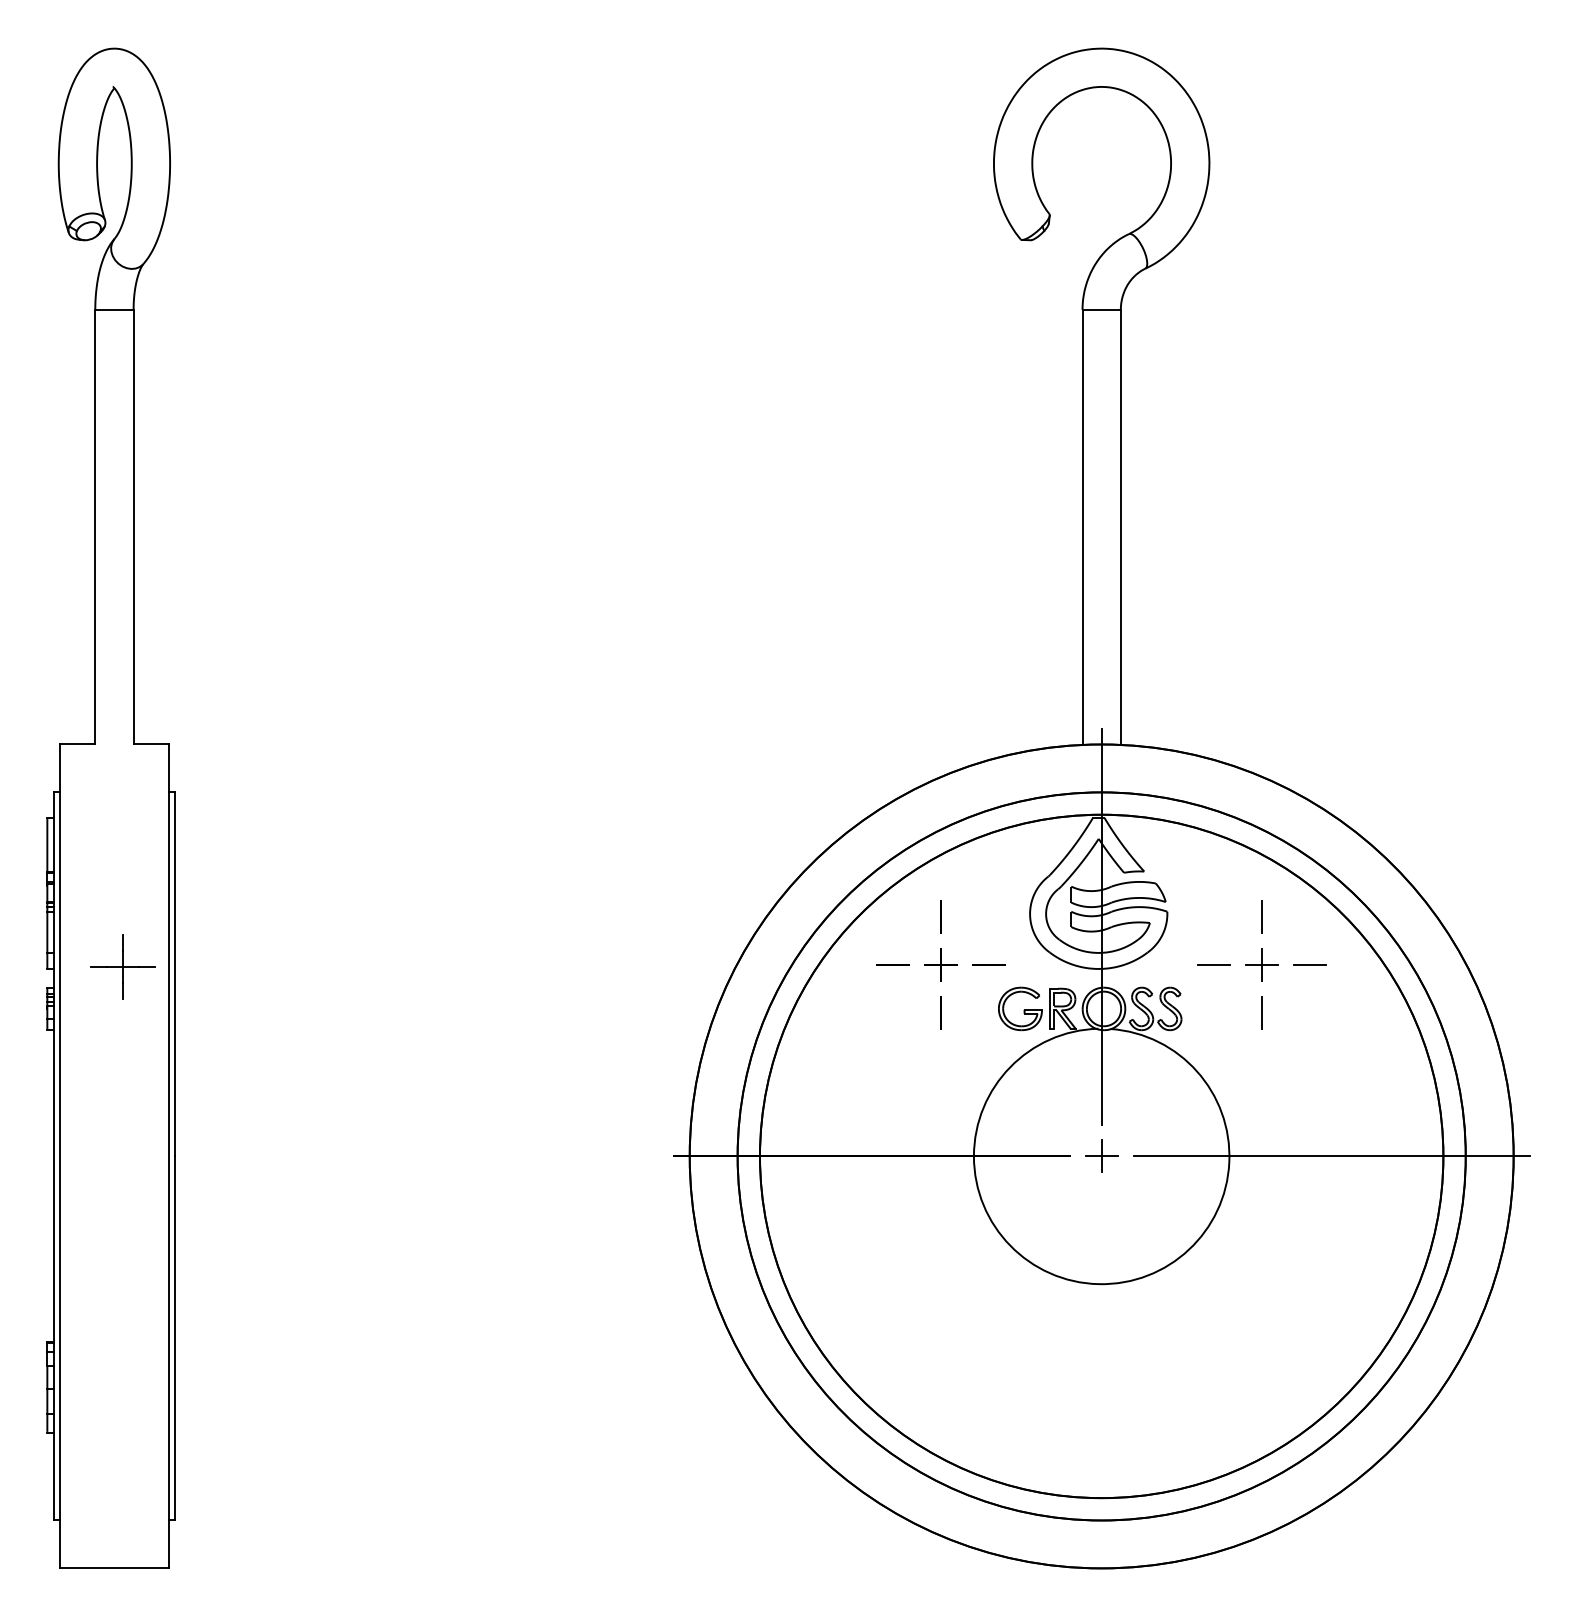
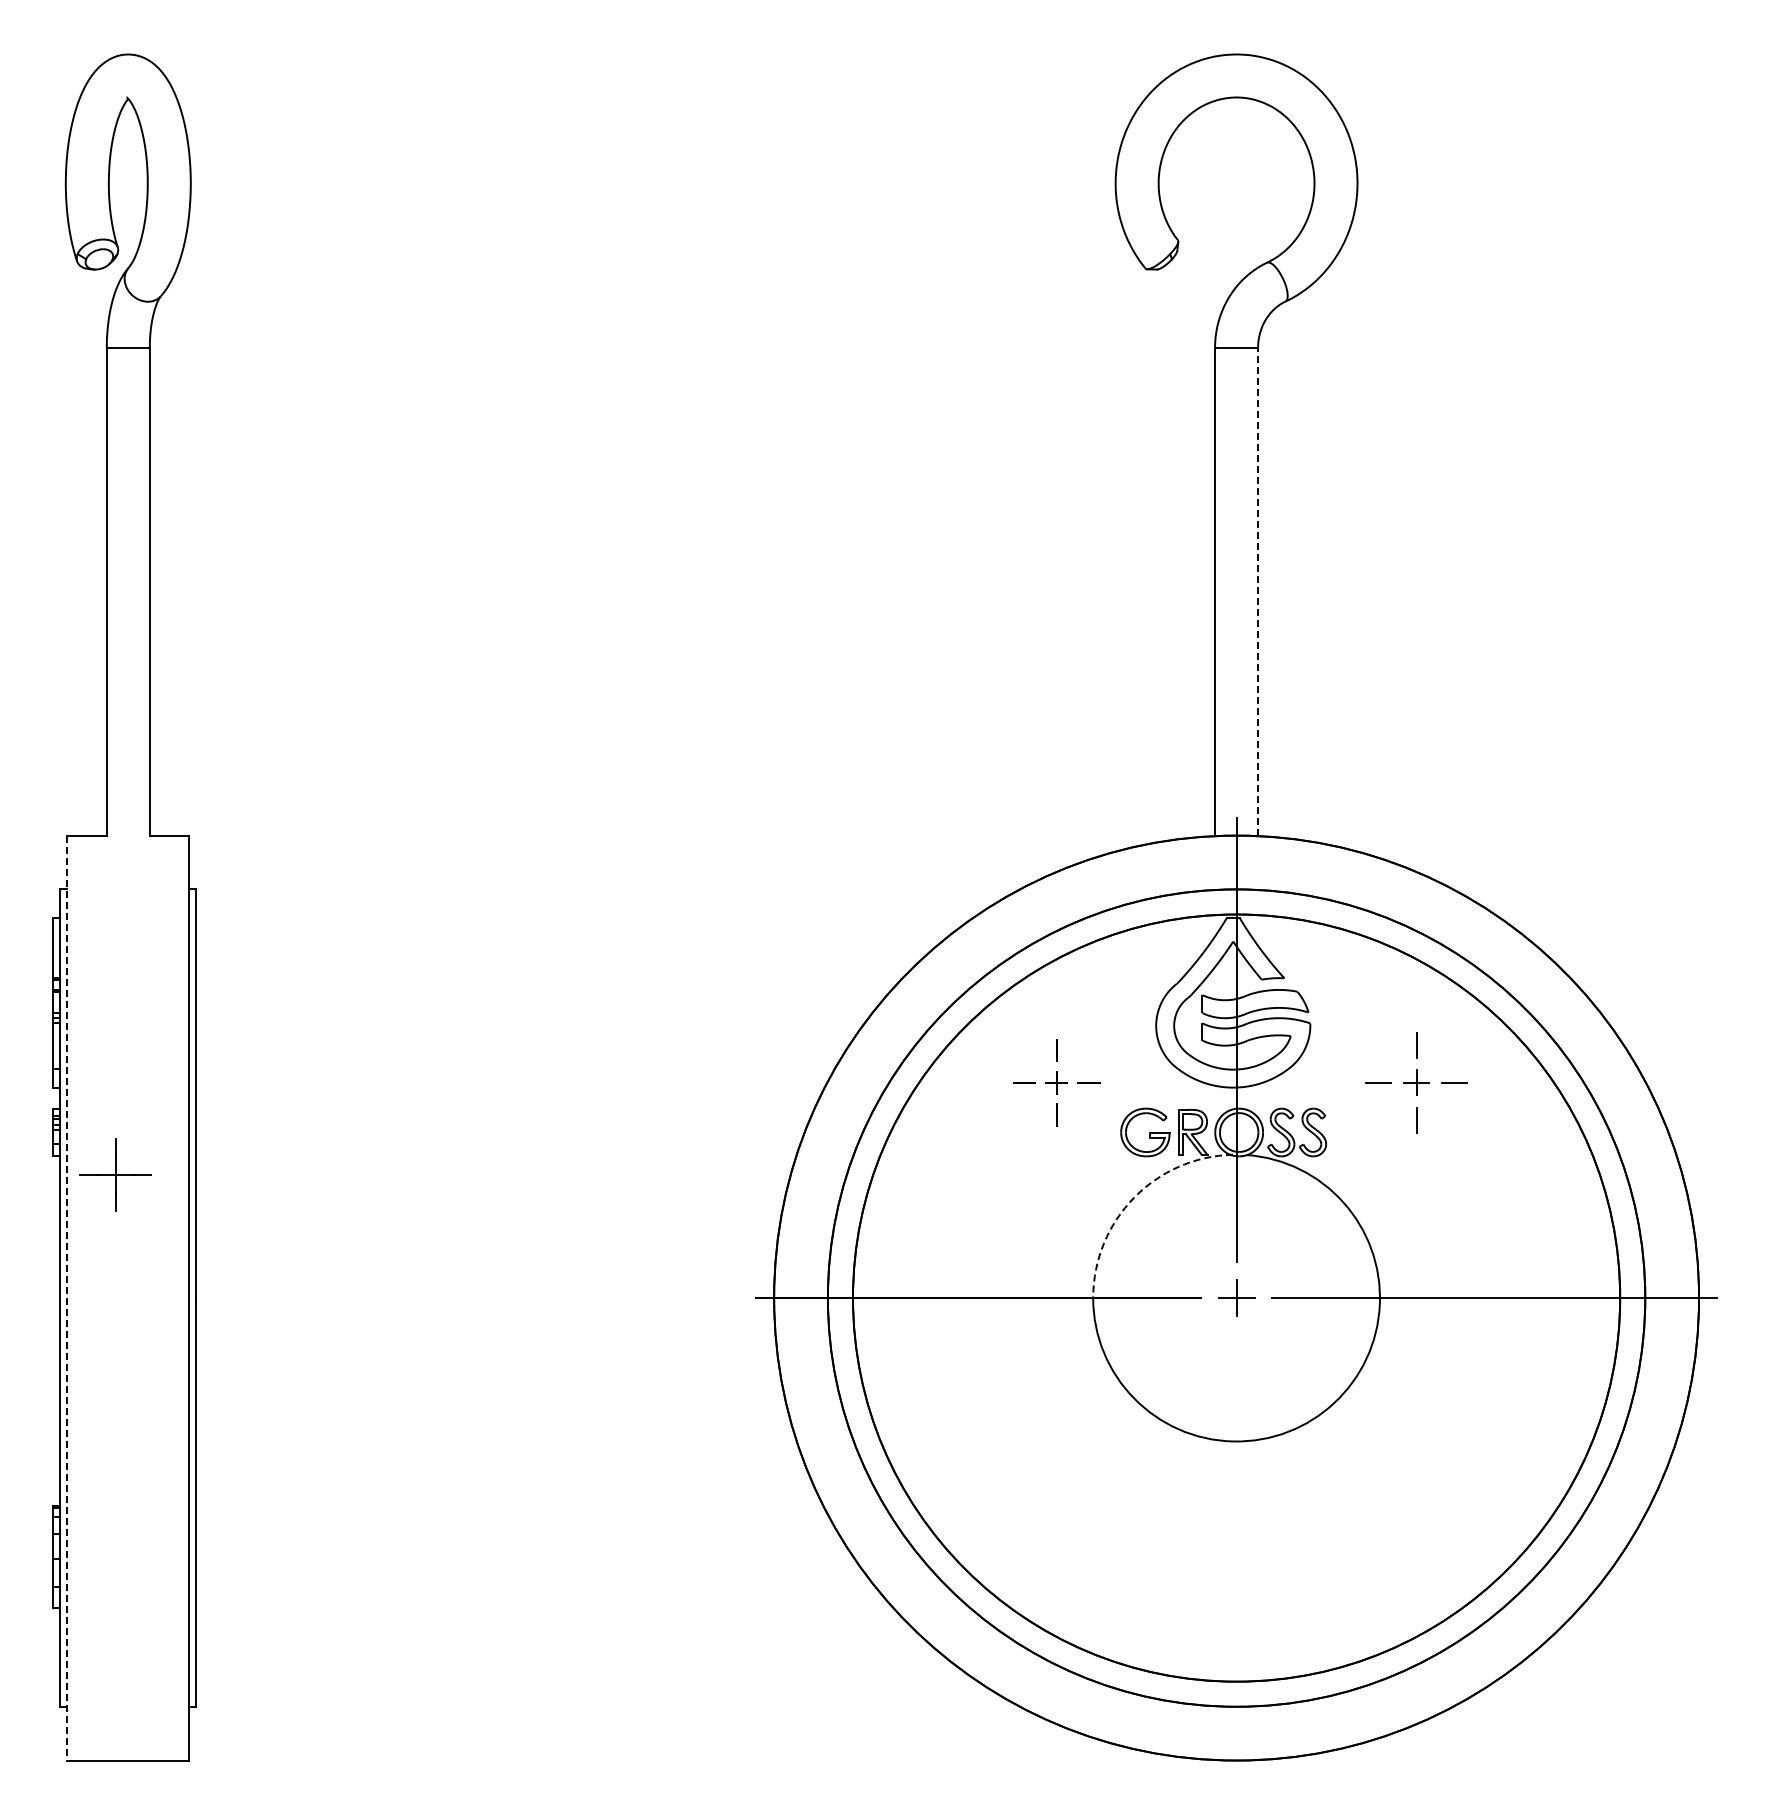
line: (1121, 527) -> (1258, 591), solid -> dashed
part: (941, 964) -> (1056, 1082), size x0.6
part: (1261, 964) -> (1416, 1082), size x0.7
part: (122, 967) -> (115, 1174), moved
arc: (1009, 1066) -> (1133, 1197), solid -> dashed
line: (60, 1156) -> (67, 1298), solid -> dashed

